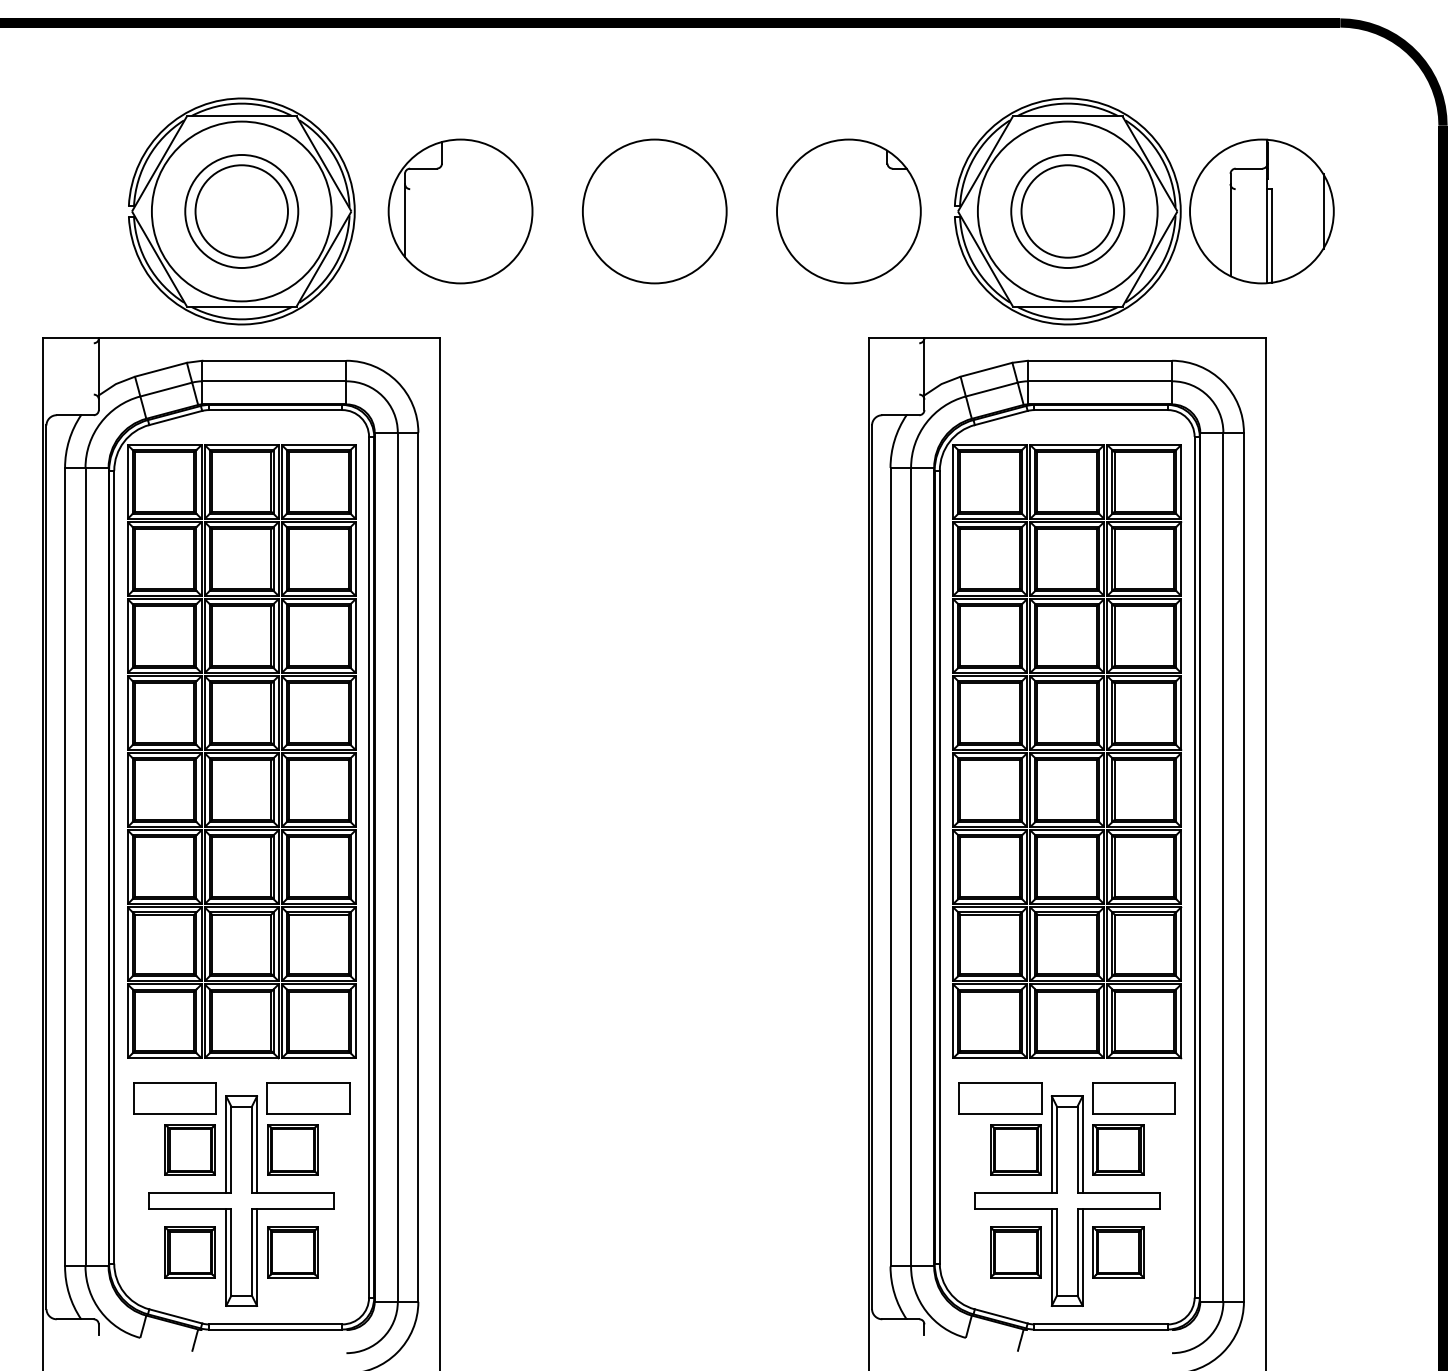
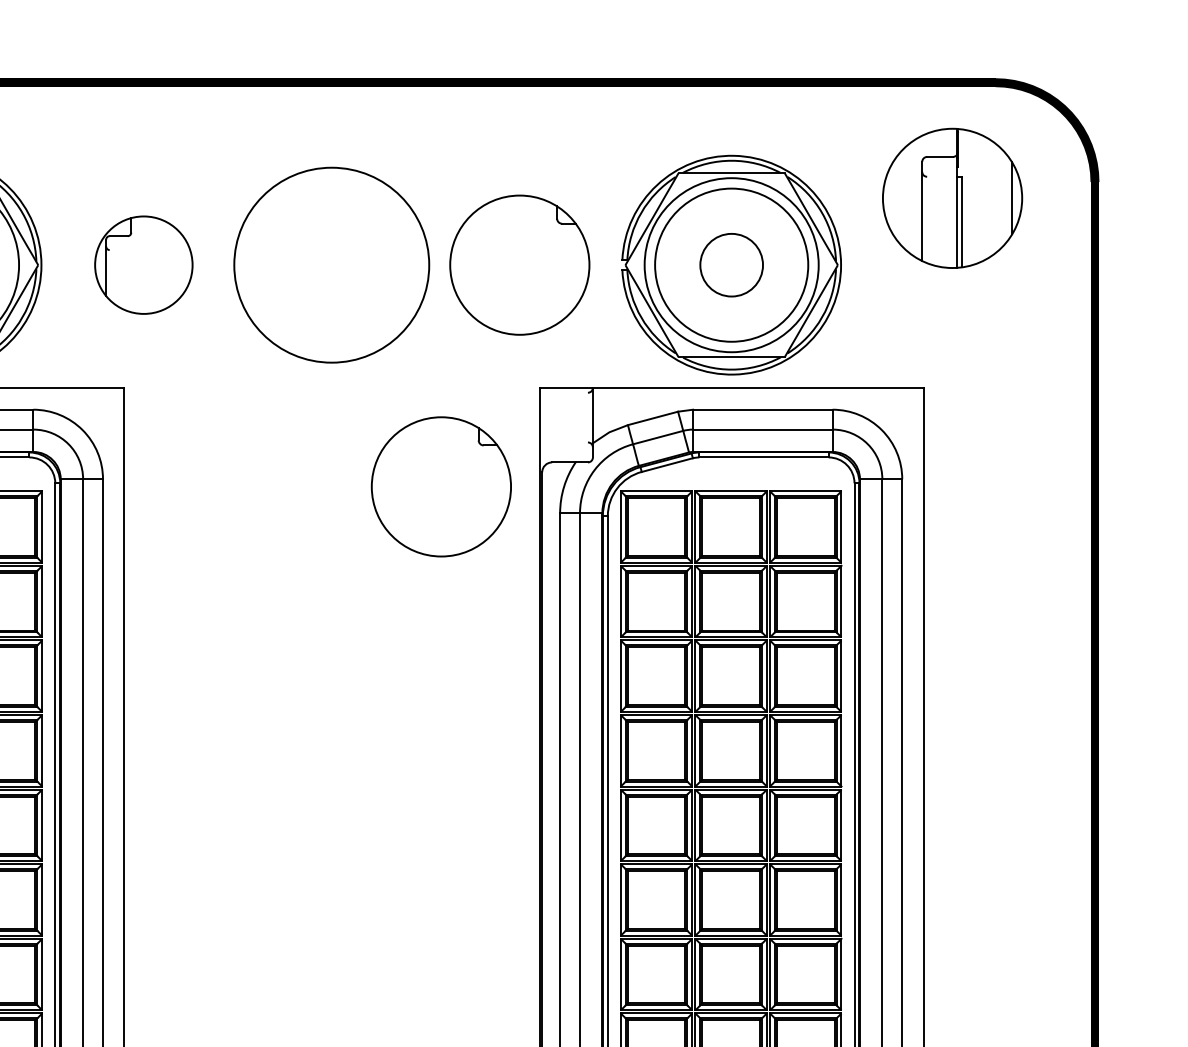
part: (460, 211) -> (143, 265), size x0.7
circle: (654, 211) -> (331, 265), size x1.4
circle: (1067, 211) -> (731, 265), size x0.7
circle: (1067, 211) -> (731, 265), size x1.4
part: (1261, 211) -> (952, 198), moved
part: (767, 440) -> (441, 486), added

